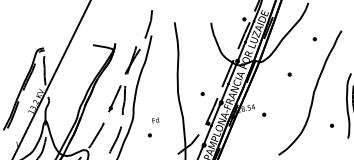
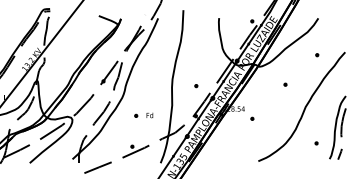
text: (155, 120) -> (149, 115), moved

